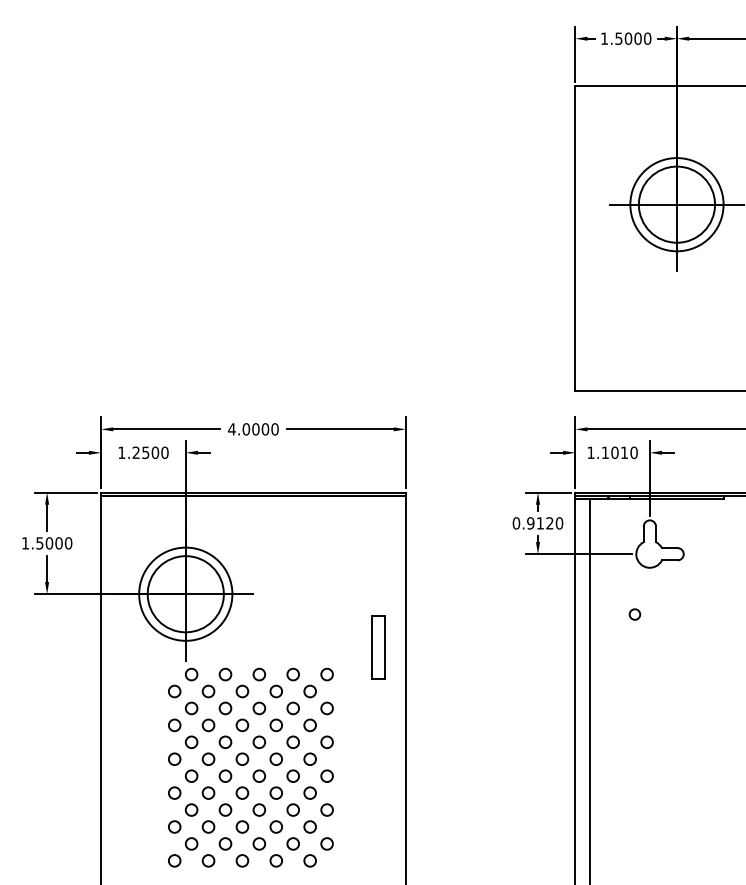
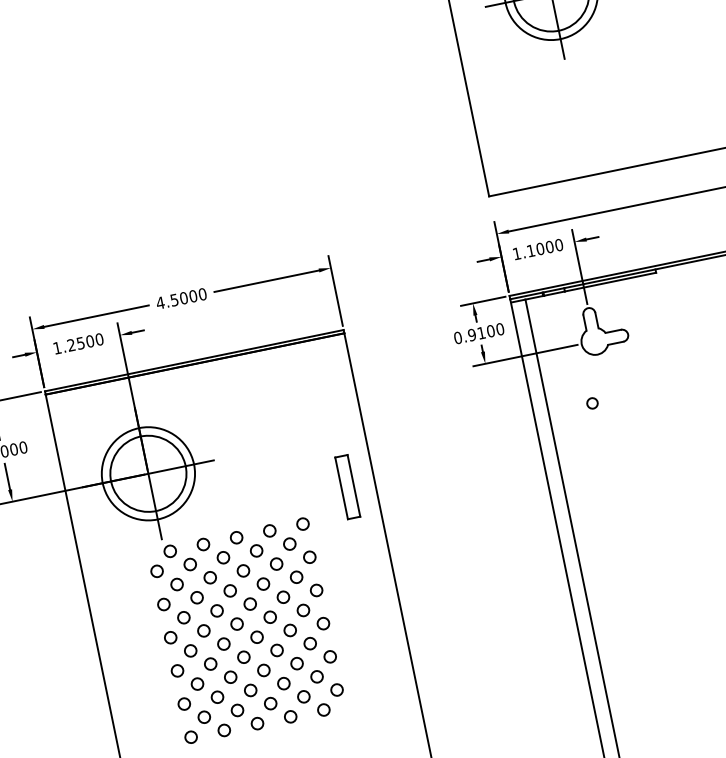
text: (246, 429) -> (174, 300), 4.0000 -> 4.5000
text: (624, 452) -> (549, 246), 1.1010 -> 1.1000
text: (549, 523) -> (490, 331), 0.9120 -> 0.9100

